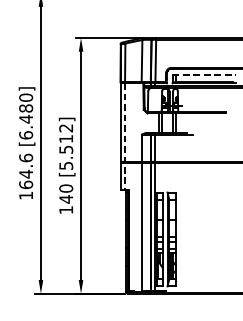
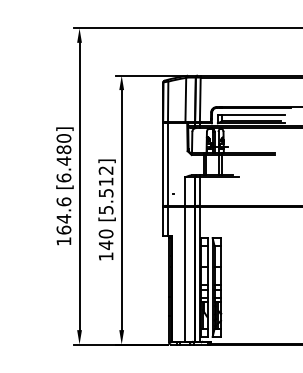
line: (204, 74) -> (251, 114), dashed -> solid
line: (124, 136) -> (167, 179), dashed -> solid

